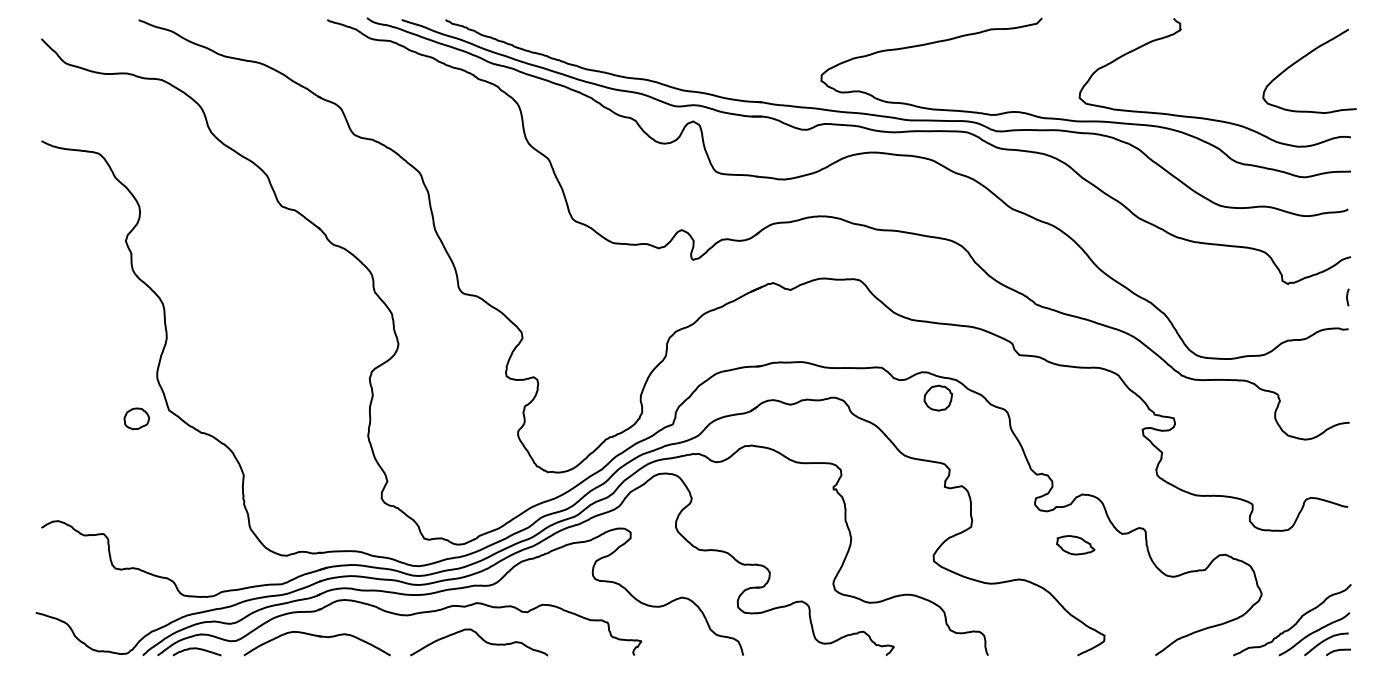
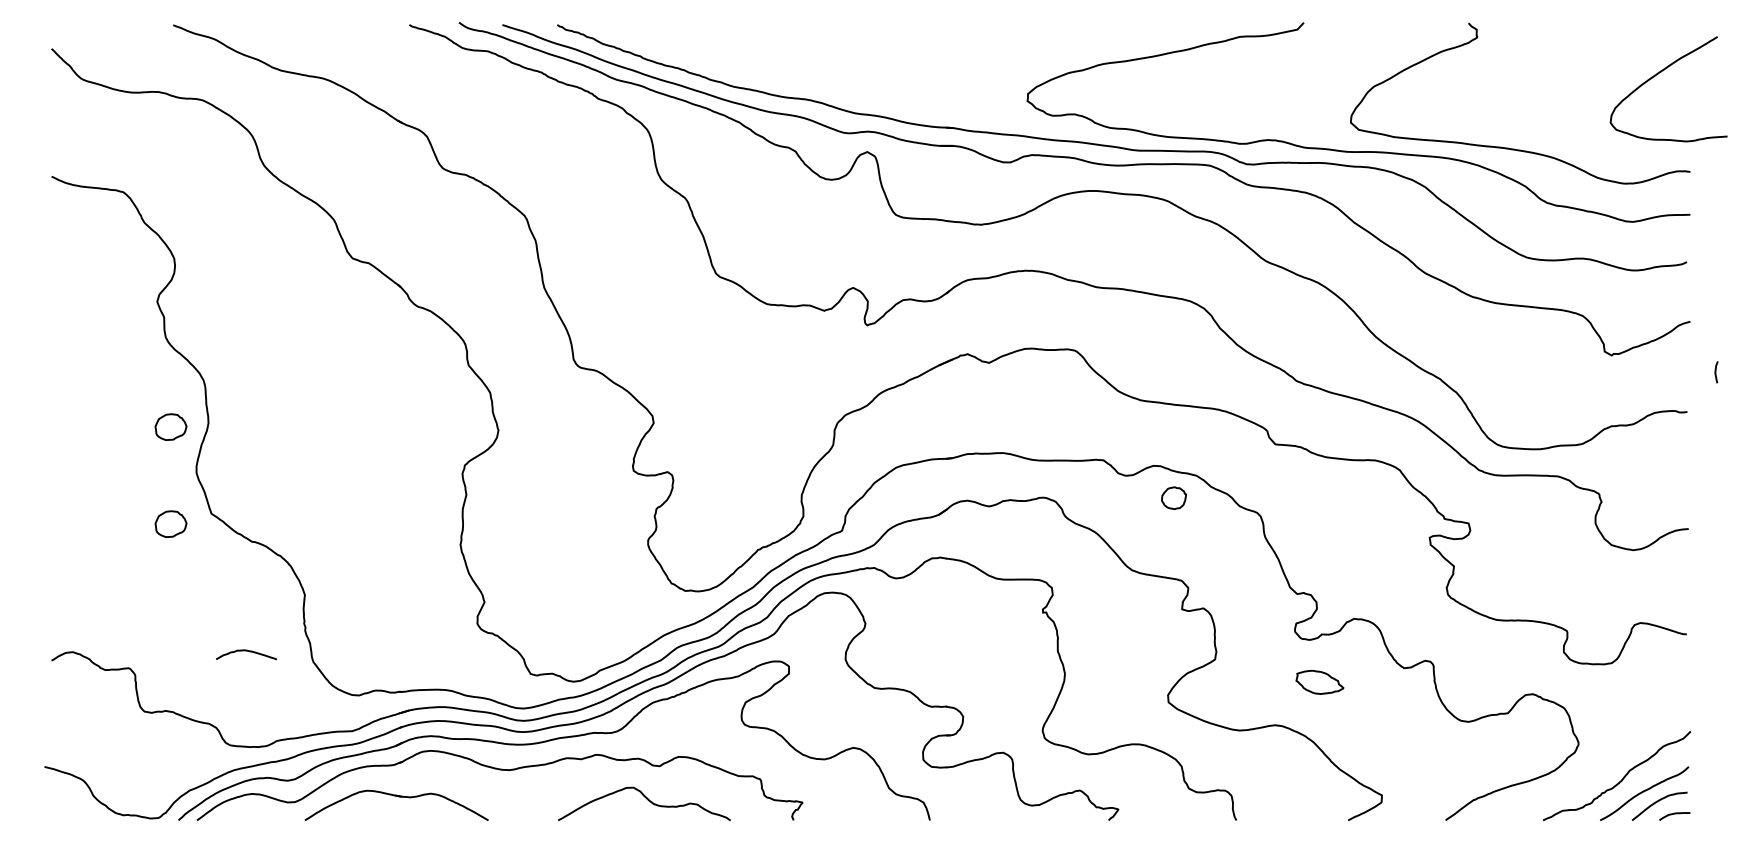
curve: (1300, 60) -> (1657, 75), moved
curve: (1347, 297) -> (1716, 372), moved
part: (136, 340) -> (170, 426), added
part: (937, 397) -> (1173, 497), size x0.7
part: (1075, 544) -> (1319, 681), moved
curve: (481, 639) -> (647, 800), moved
curve: (197, 649) -> (246, 651), moved

